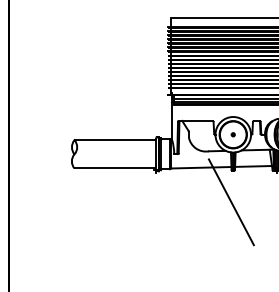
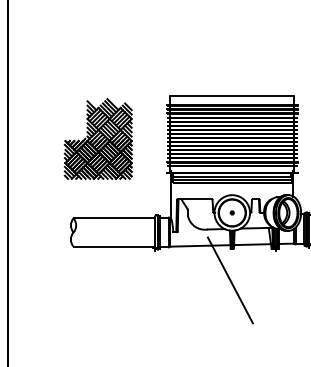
part: (98, 60) -> (97, 138), added

